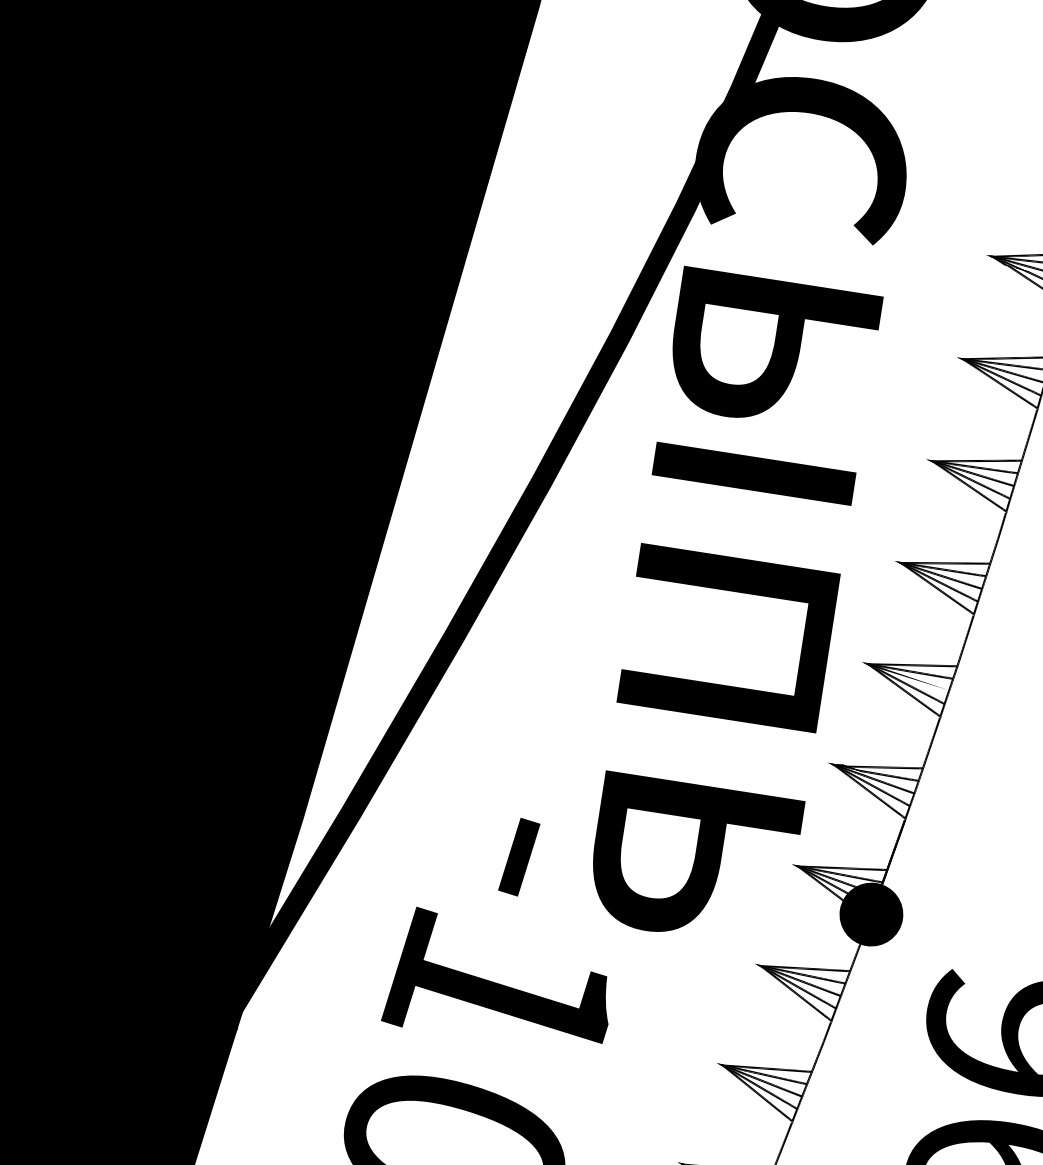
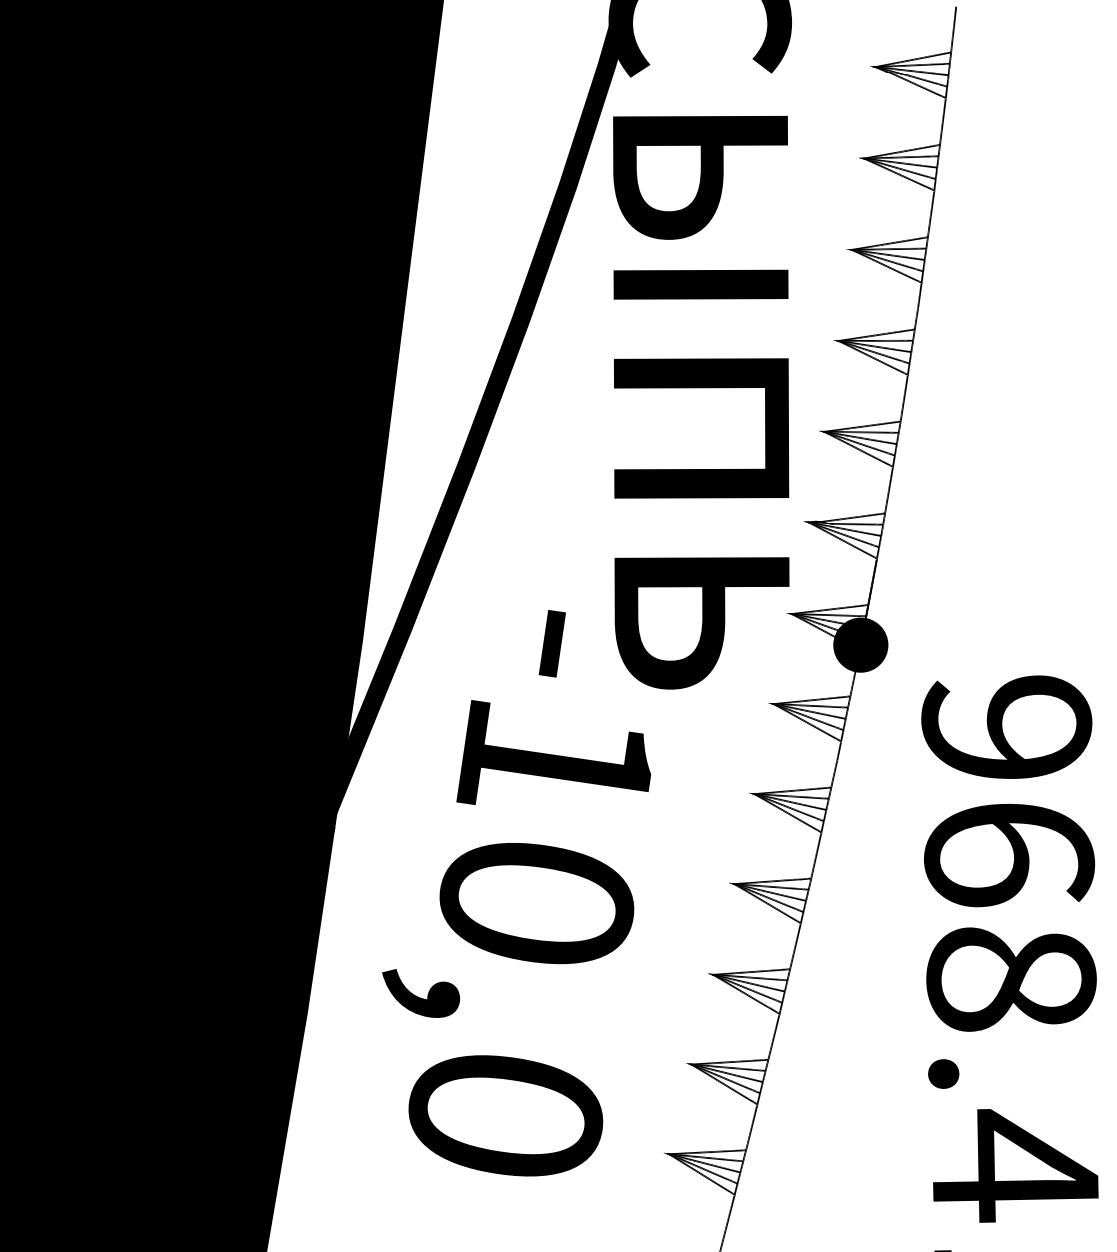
fill: (908, 678) -> (860, 438), added

